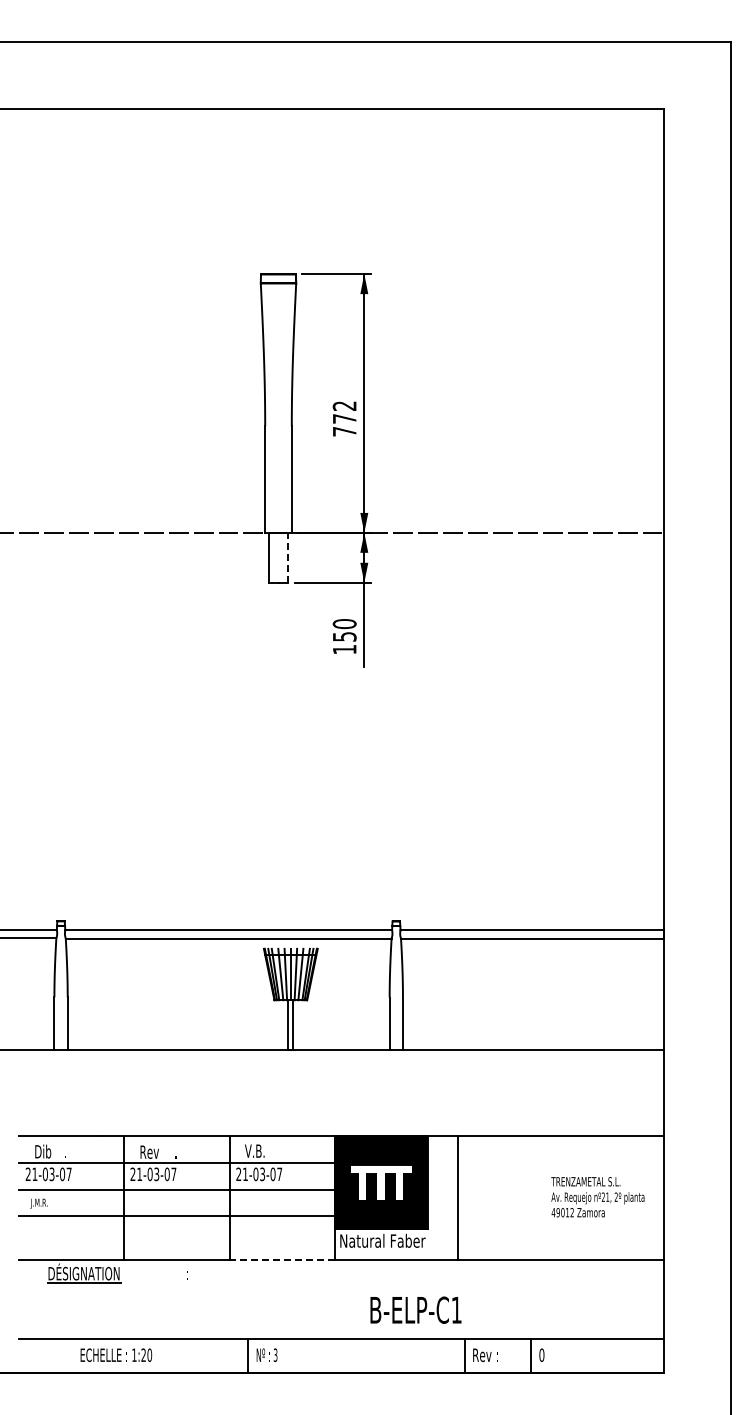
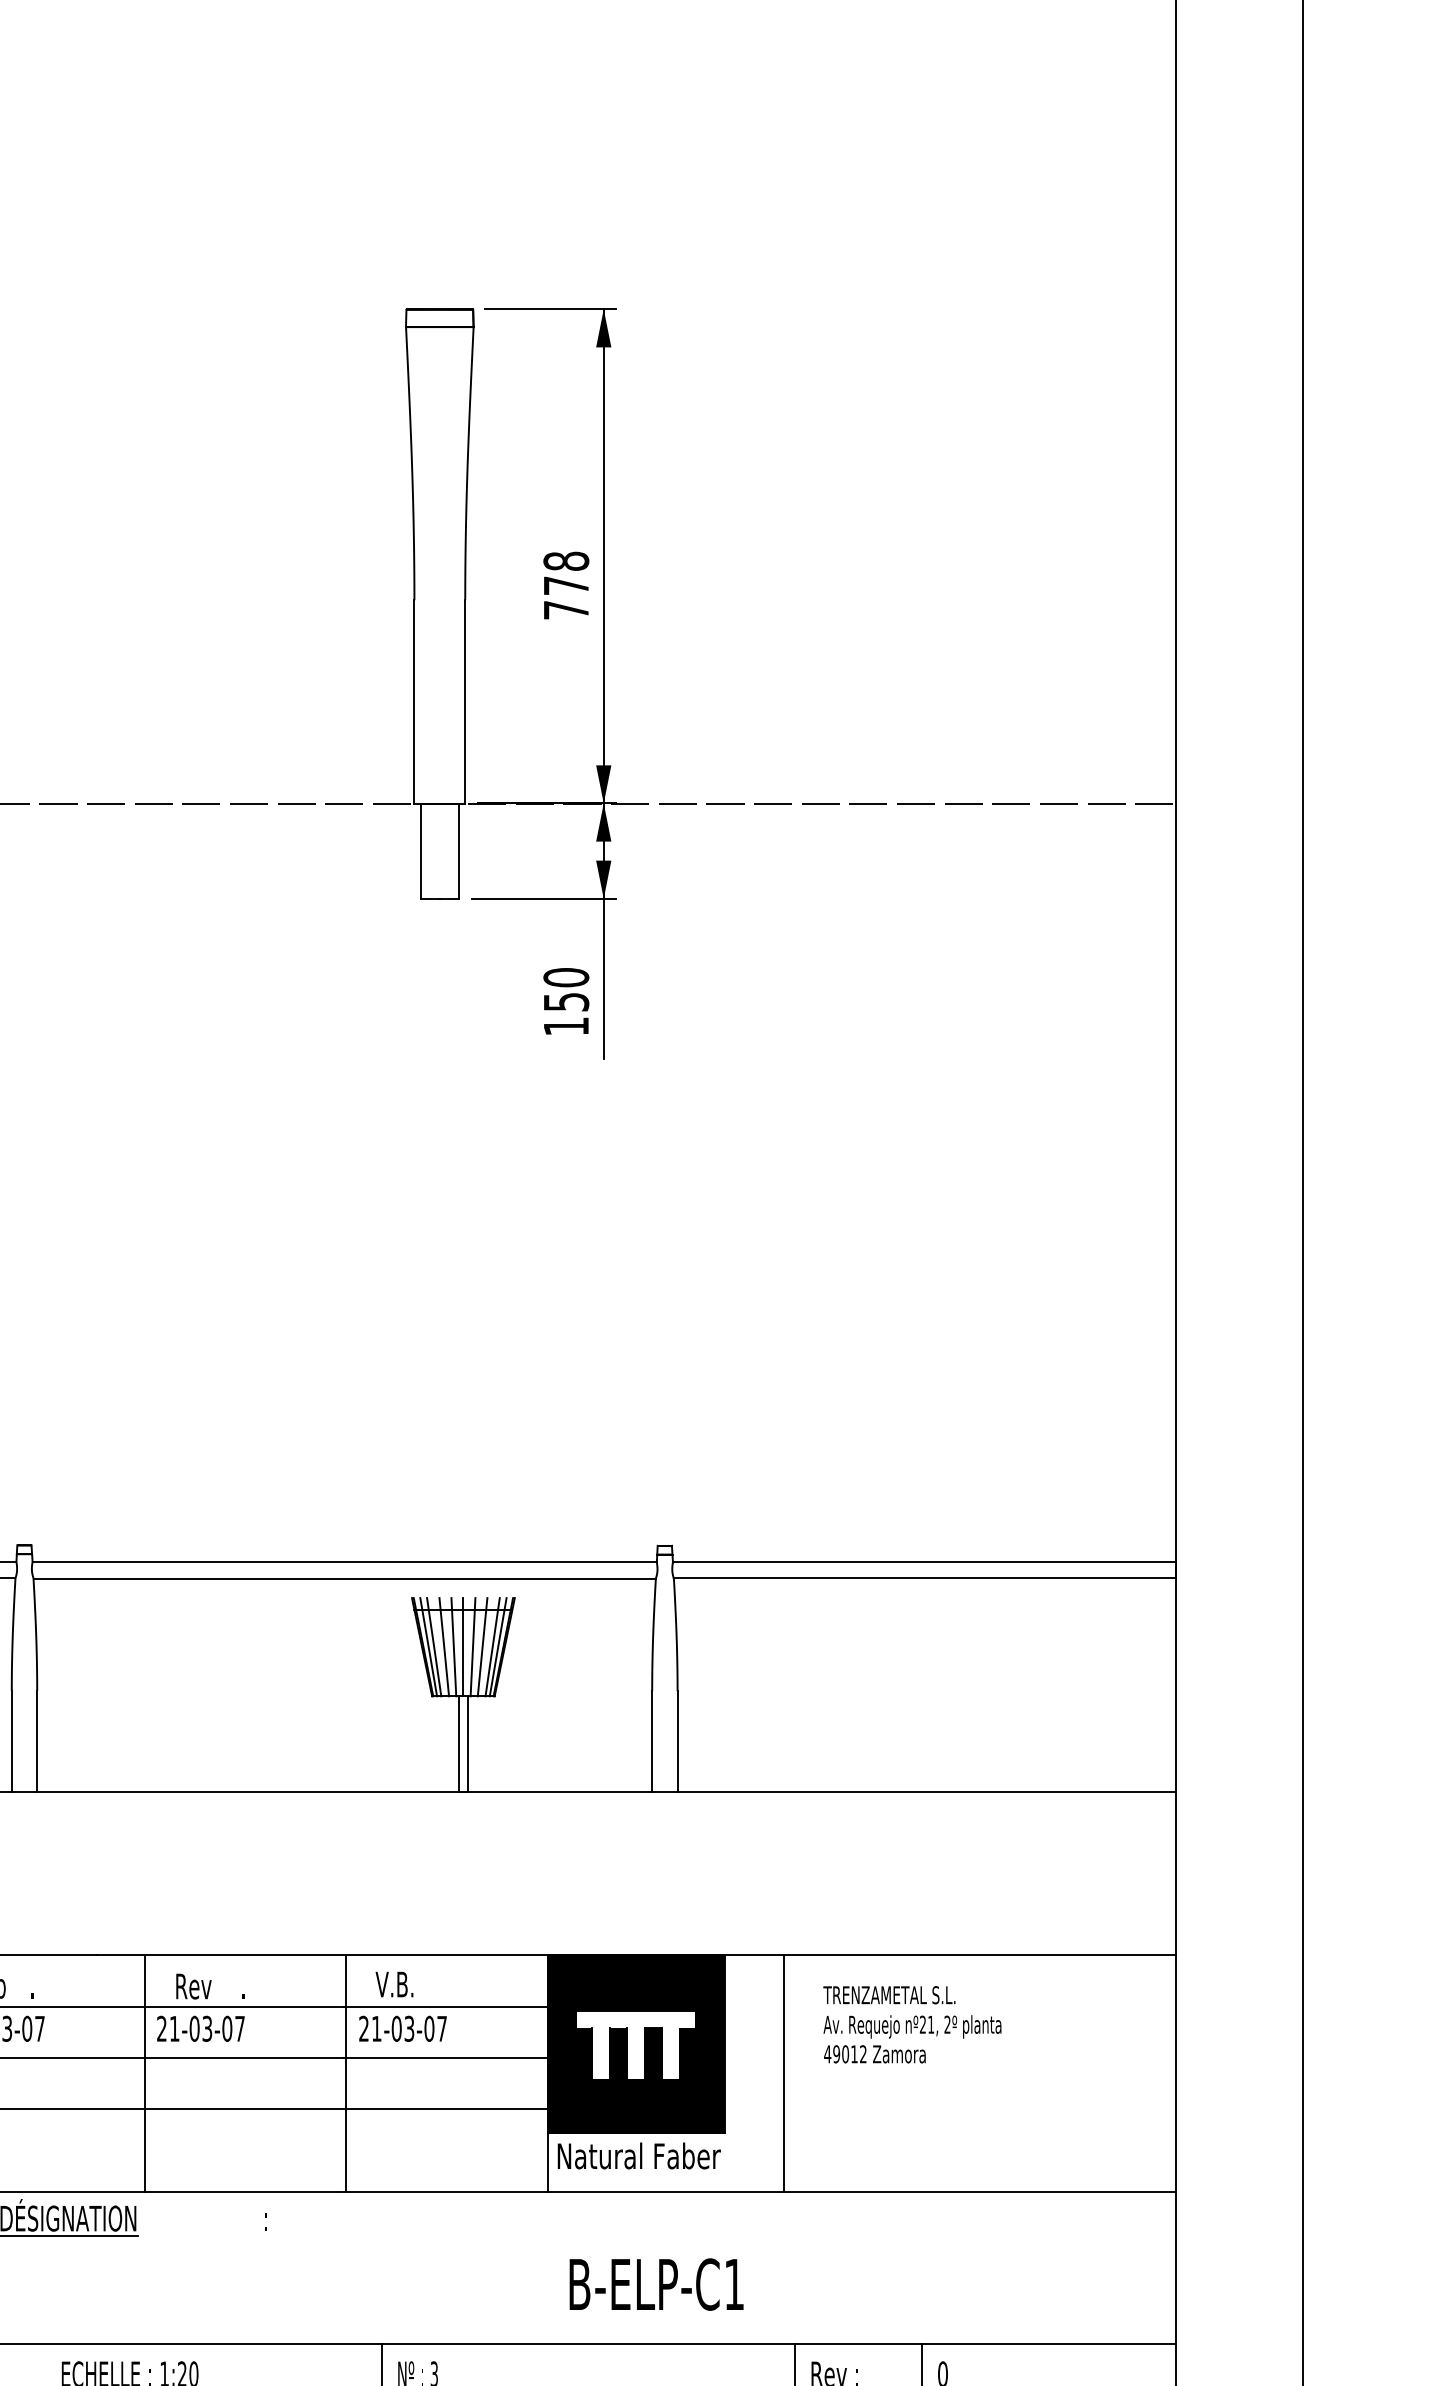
text: (344, 406) -> (565, 562), 772 -> 778
line: (288, 557) -> (458, 850), dashed -> solid
text: (597, 1197) -> (911, 2025), moved
line: (282, 1259) -> (447, 2191), dashed -> solid
text: (415, 1309) -> (655, 2283), moved

